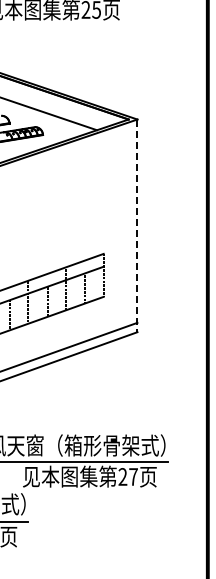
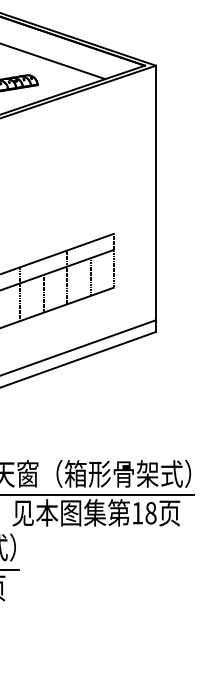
line: (137, 226) -> (155, 199), dashed -> solid
text: (127, 476) -> (143, 512), 27 -> 18

